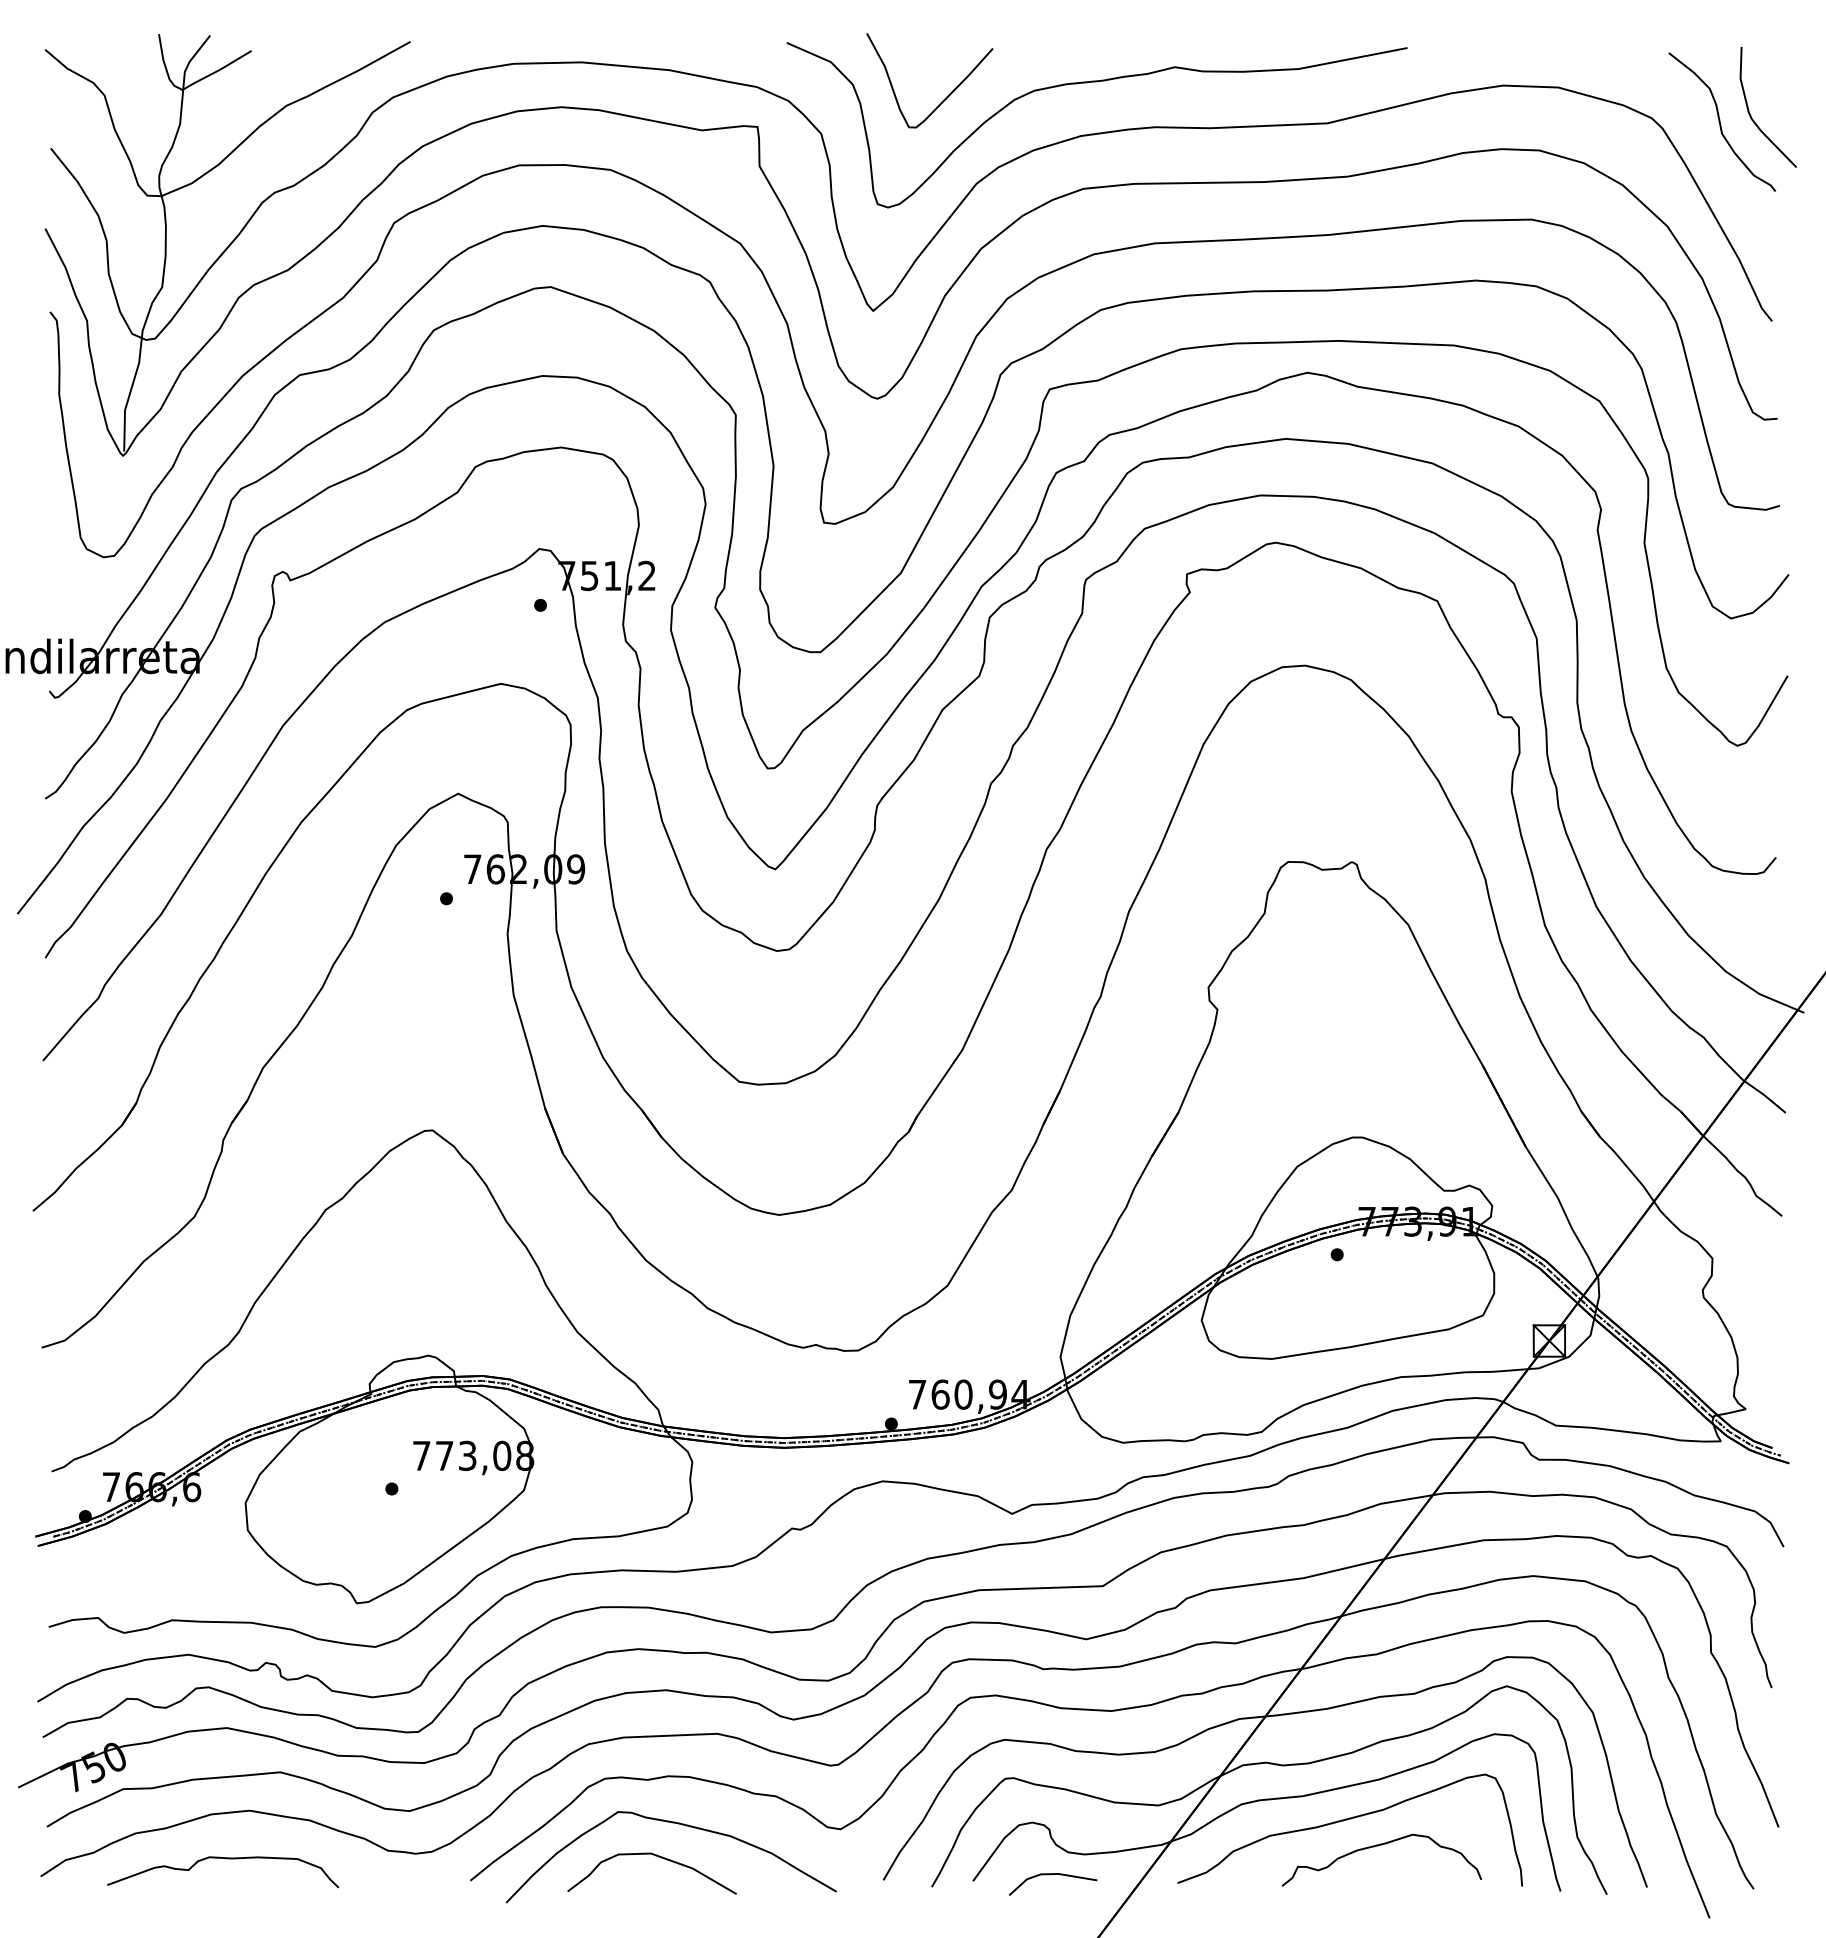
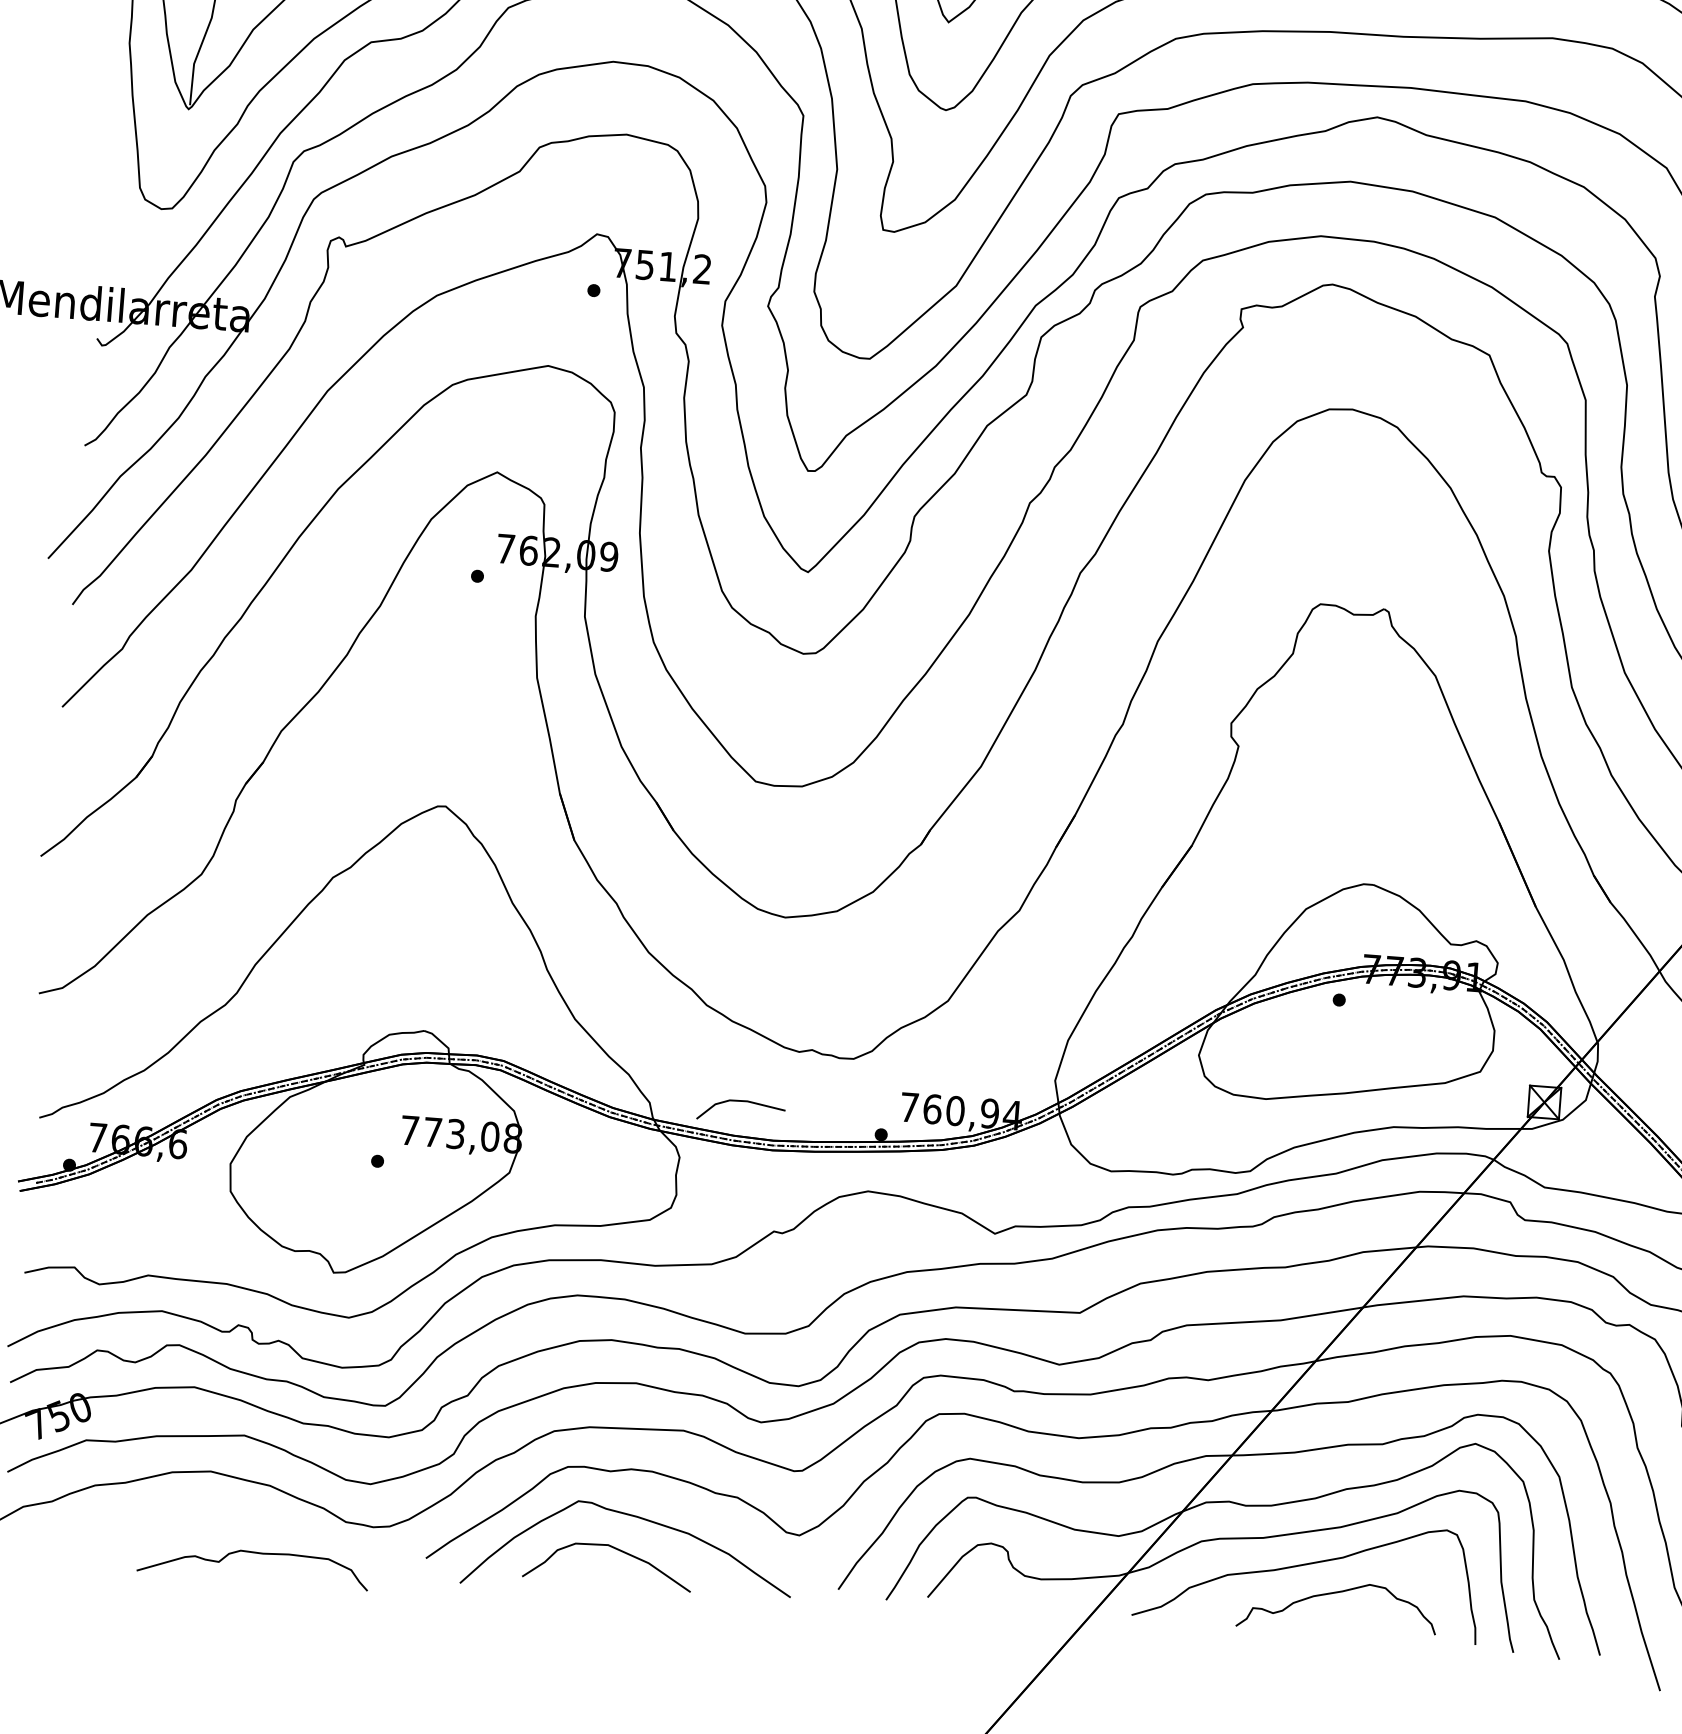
curve: (225, 1859) -> (256, 1554), moved
line: (1049, 1875) -> (738, 1102), moved

